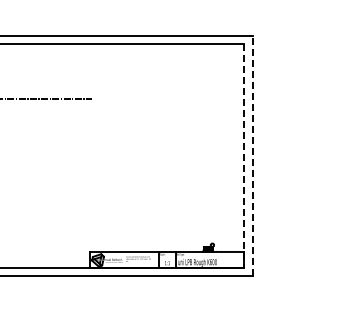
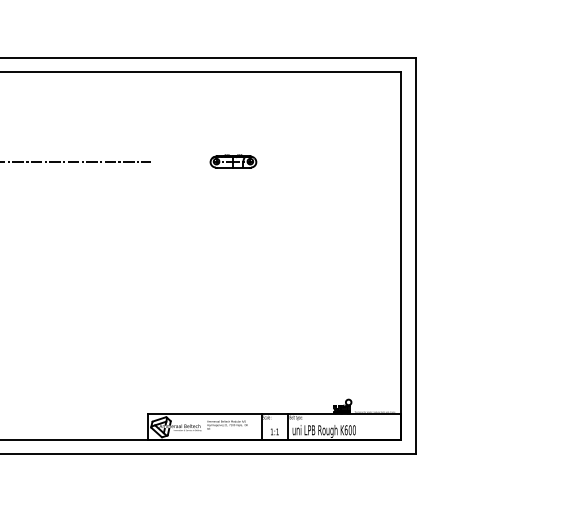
part: (141, 97) -> (232, 160), added
line: (253, 155) -> (416, 255), dashed -> solid
line: (244, 156) -> (401, 256), dashed -> solid

